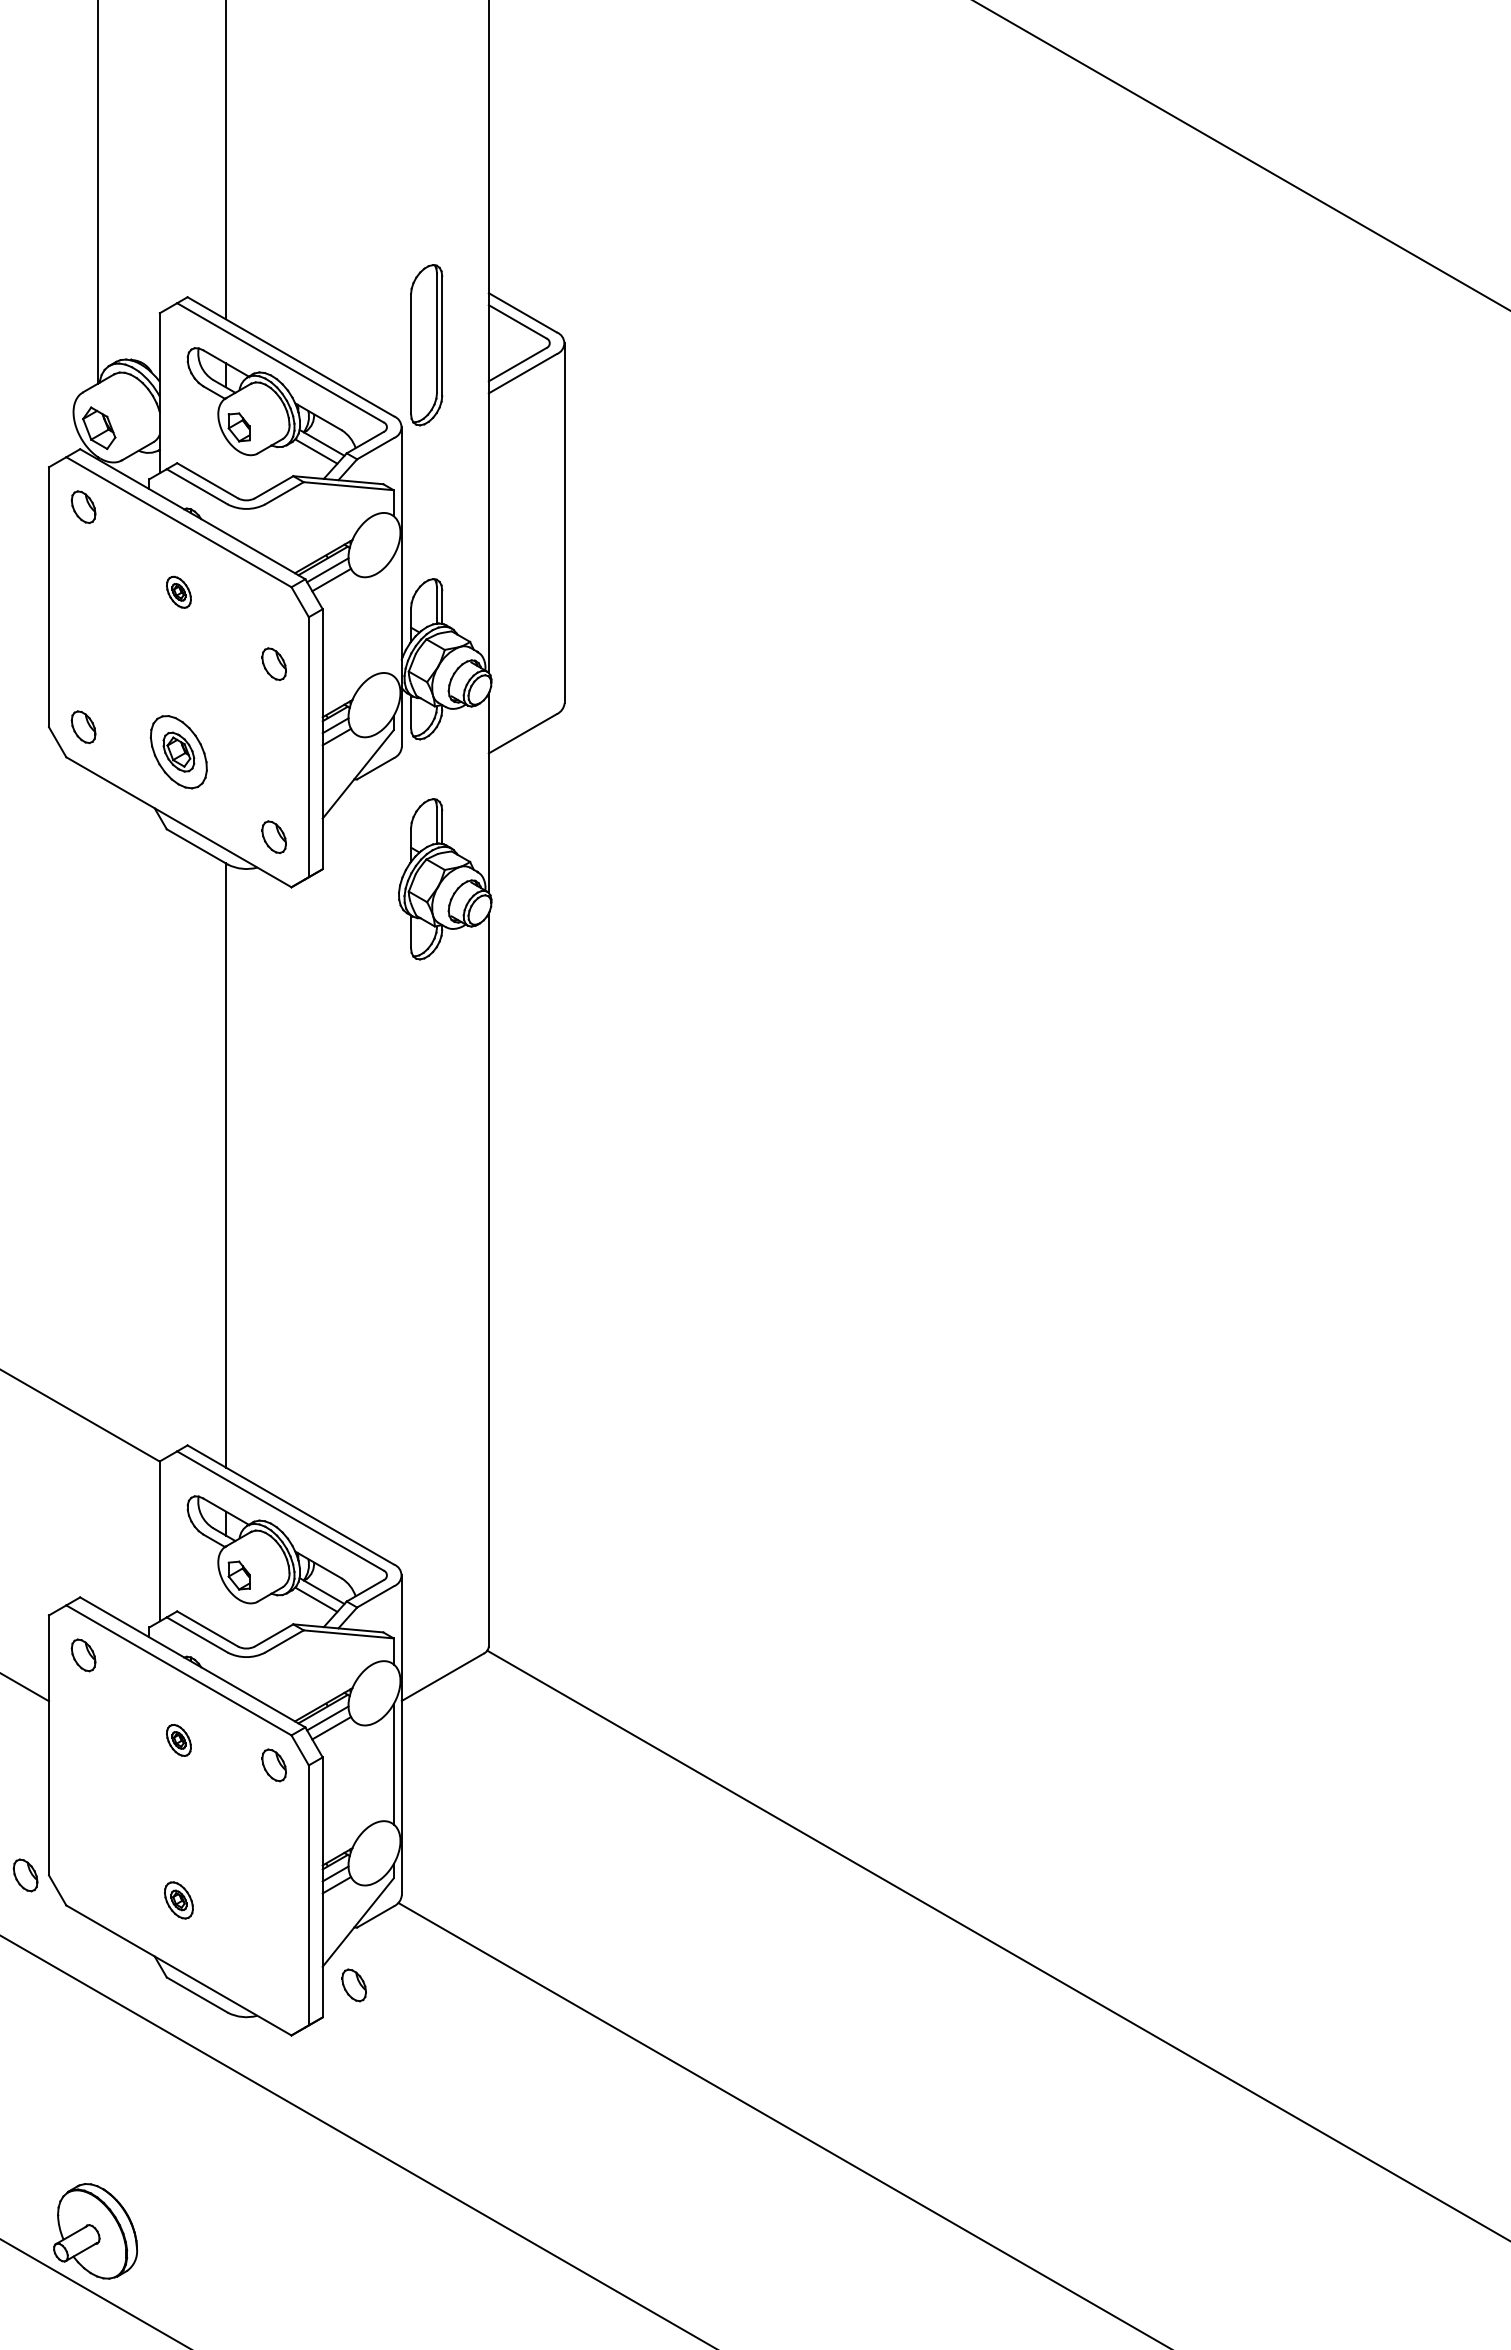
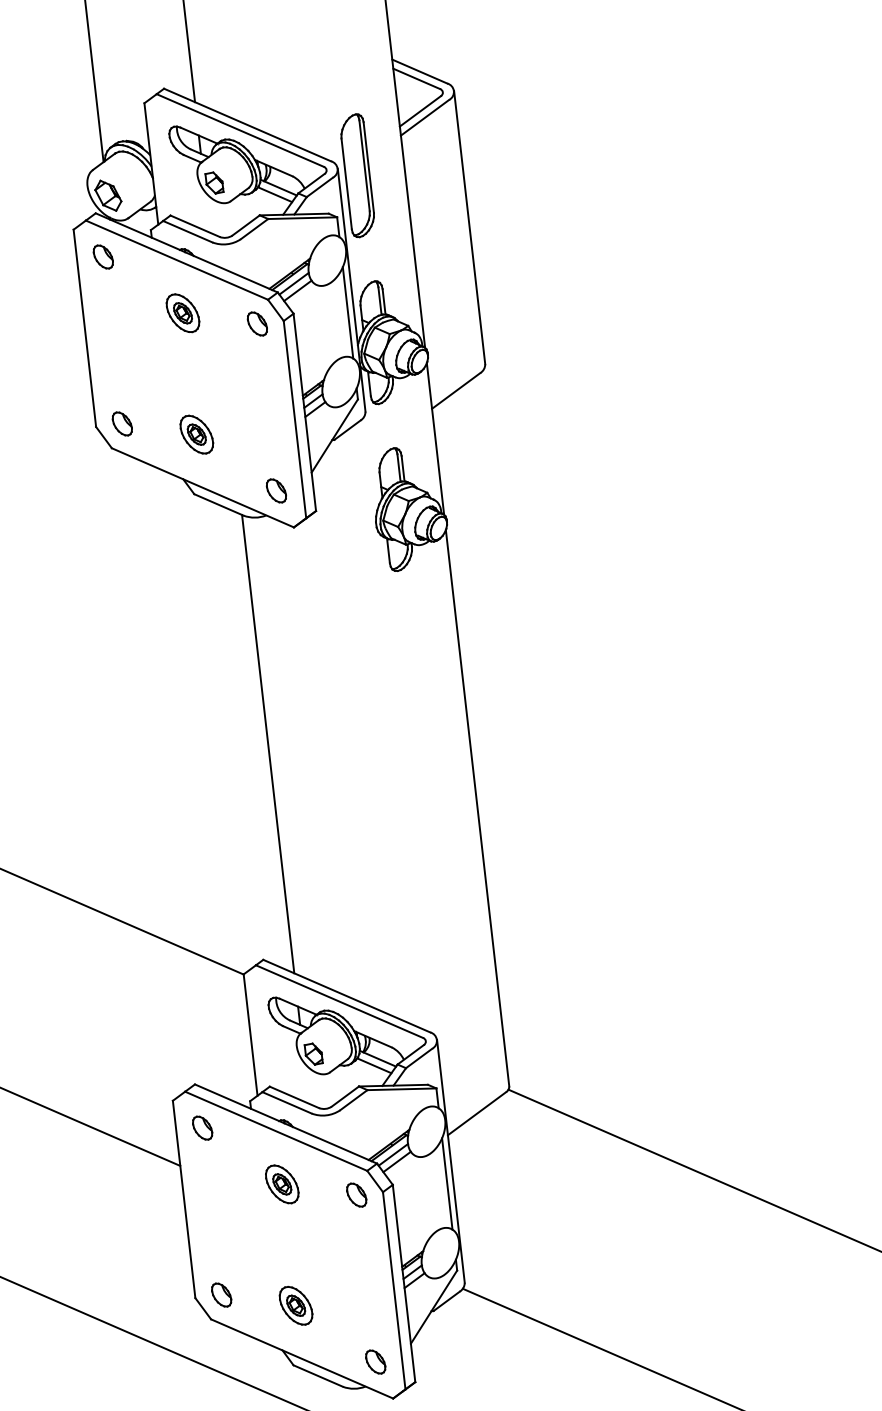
part: (426, 345) -> (357, 176), moved
part: (178, 592) -> (182, 313), size x1.67
line: (393, 615) -> (347, 312), added
part: (273, 663) -> (256, 323), moved
part: (178, 752) -> (196, 434), size x0.71
part: (178, 1740) -> (281, 1184), size x1.67
part: (25, 1875) -> (221, 1295), moved
part: (178, 1900) -> (295, 1305), size x1.43
part: (353, 1985) -> (375, 1362), moved

